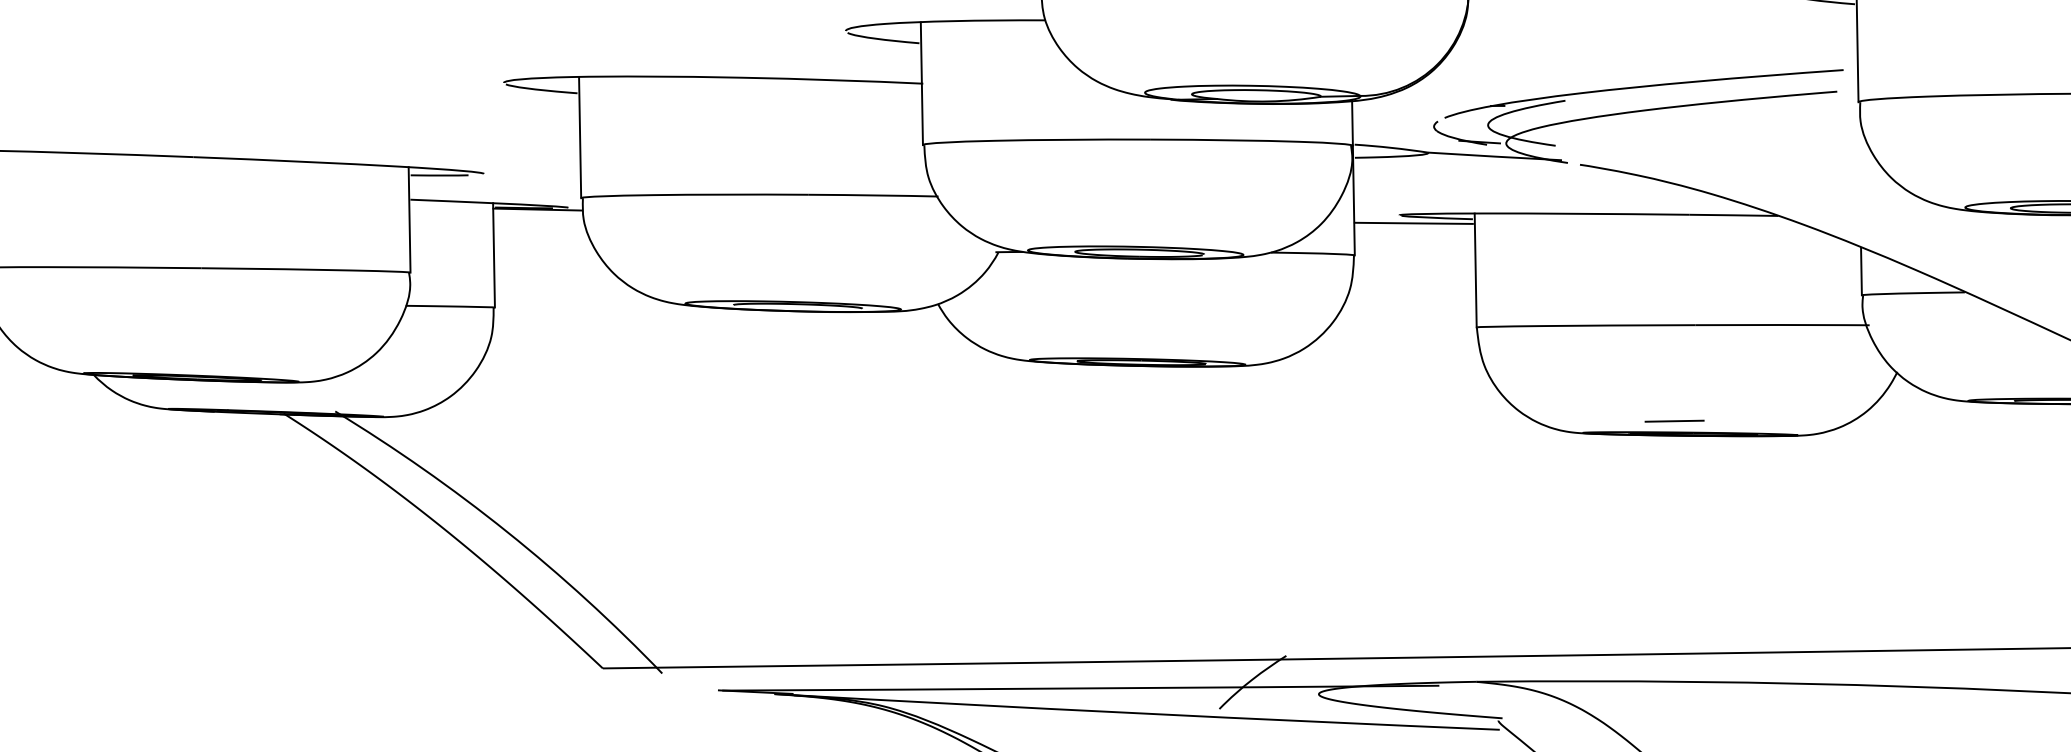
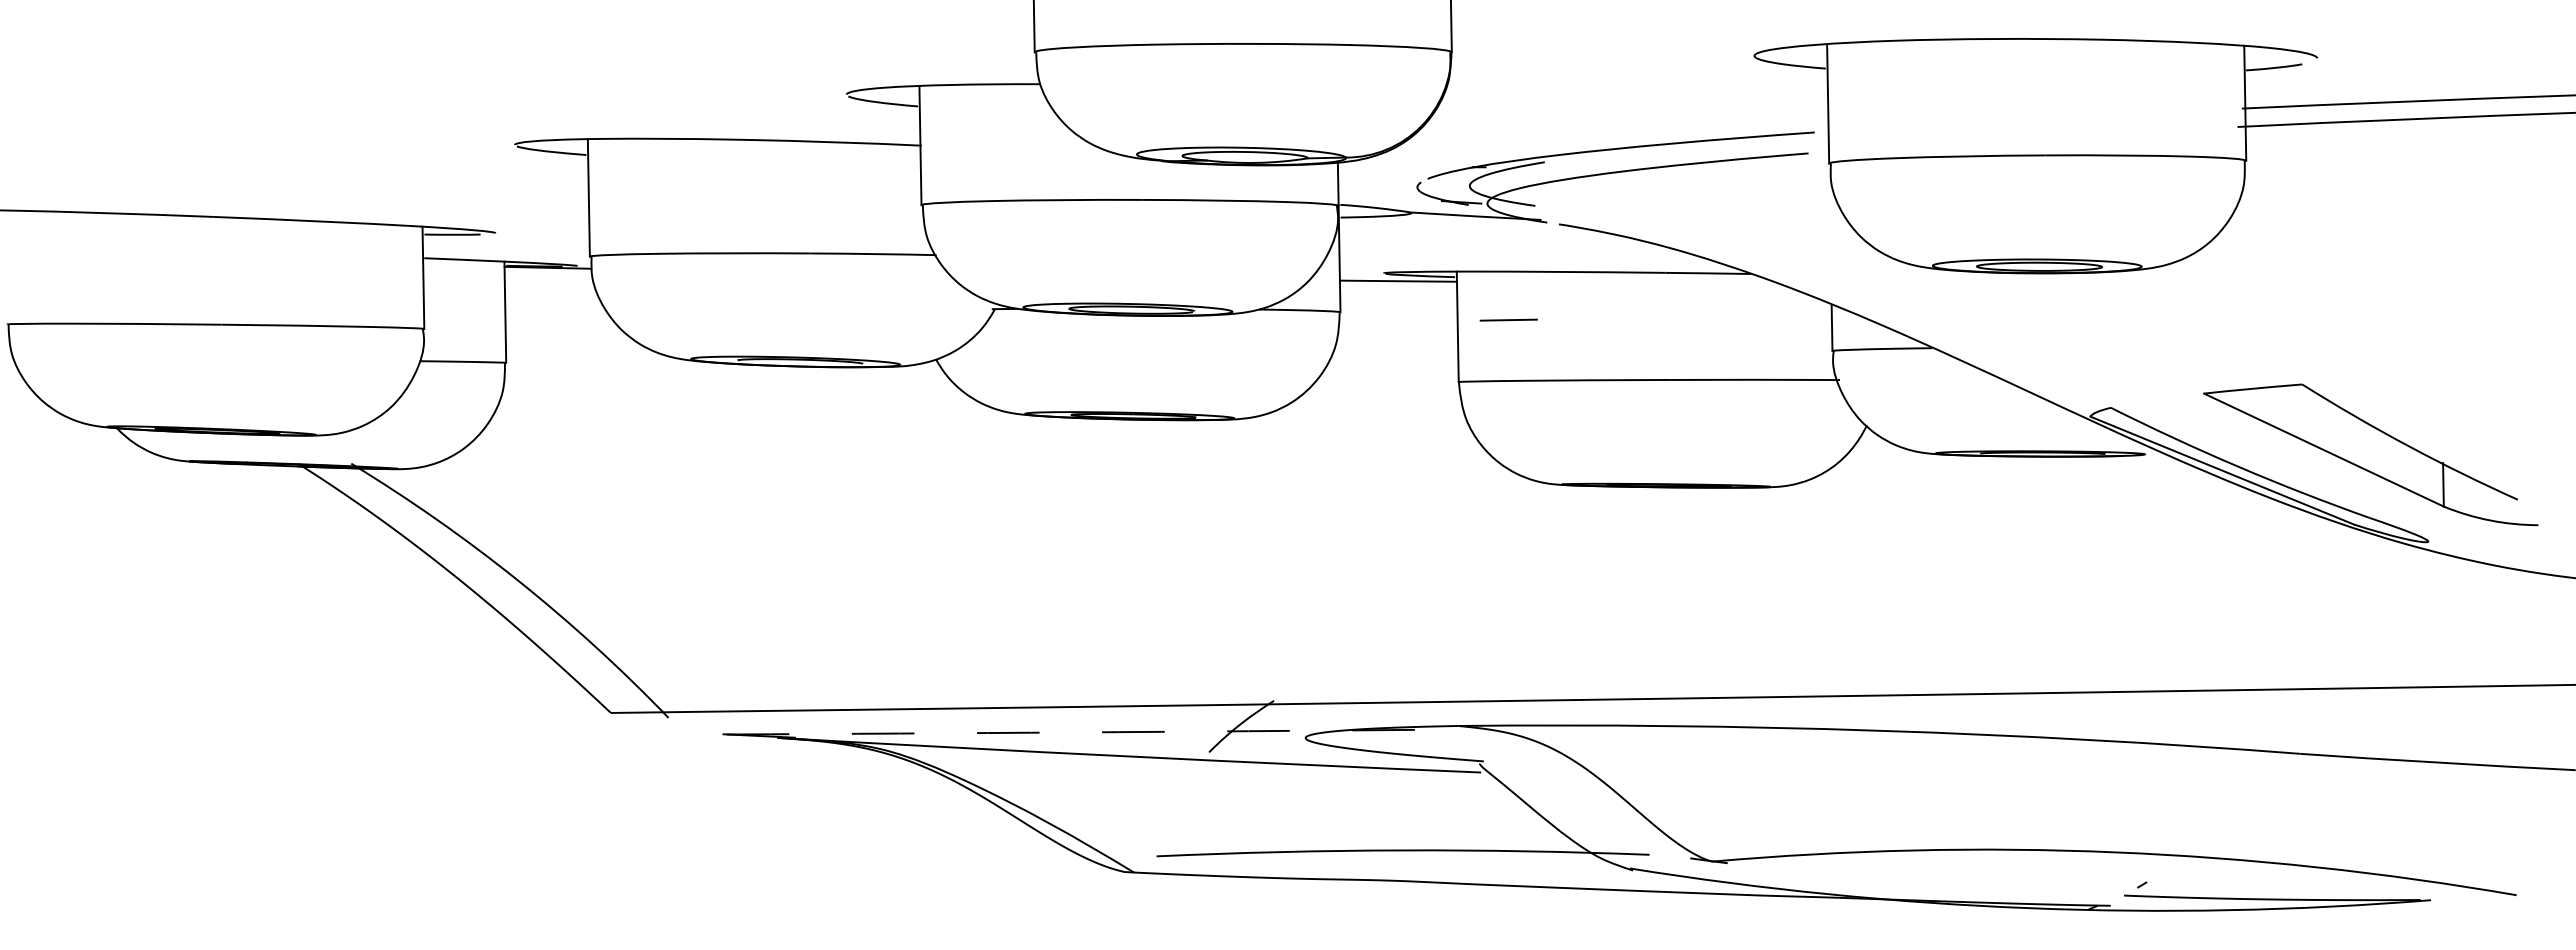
line: (1674, 420) -> (1508, 319), moved
arc: (1080, 688) -> (1074, 732), solid -> dashed

